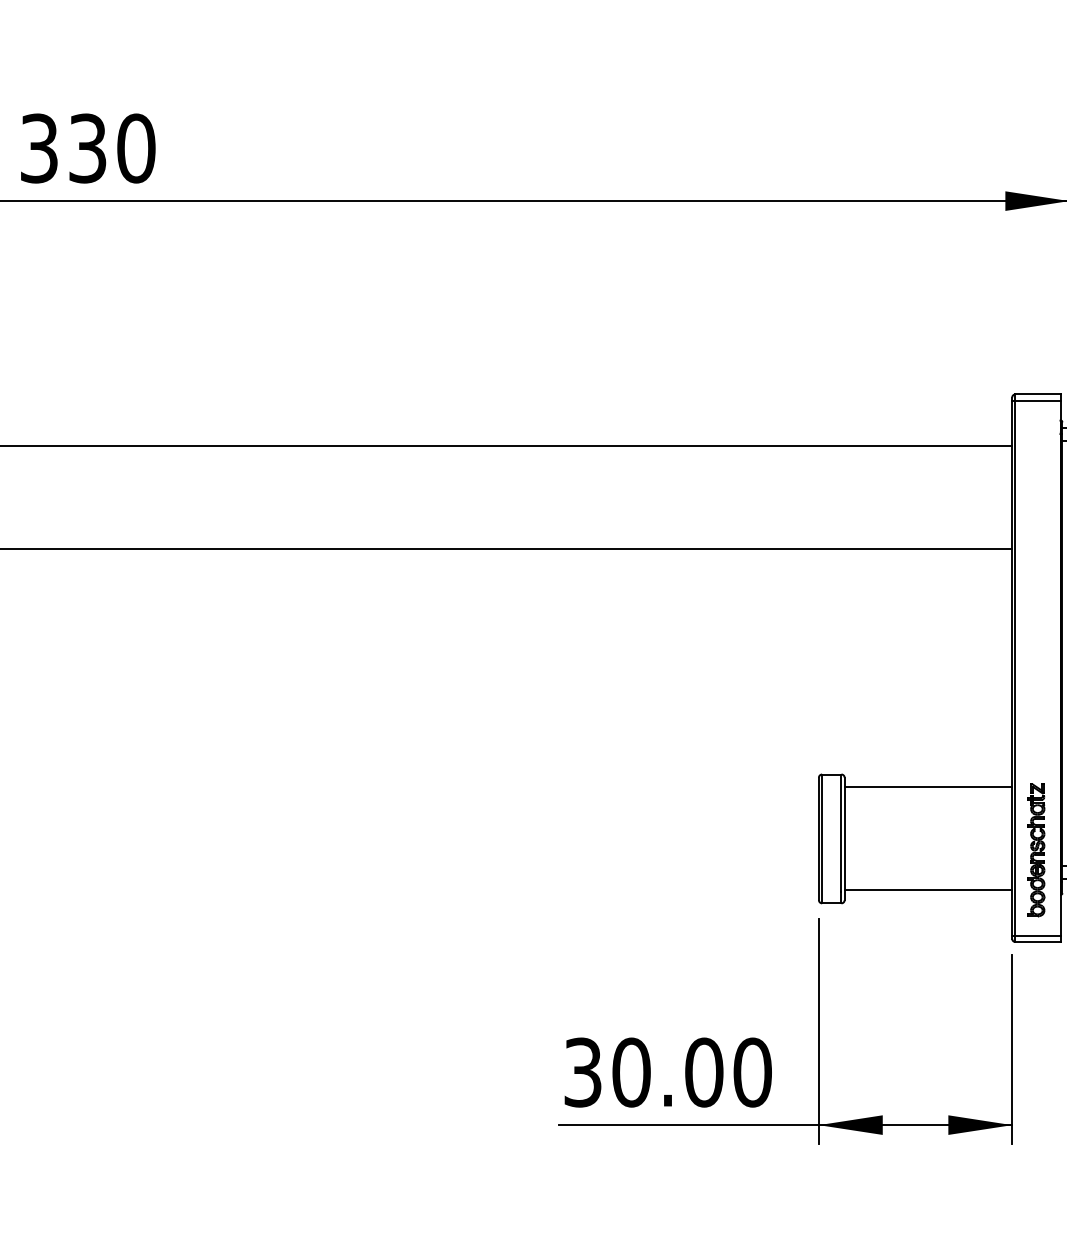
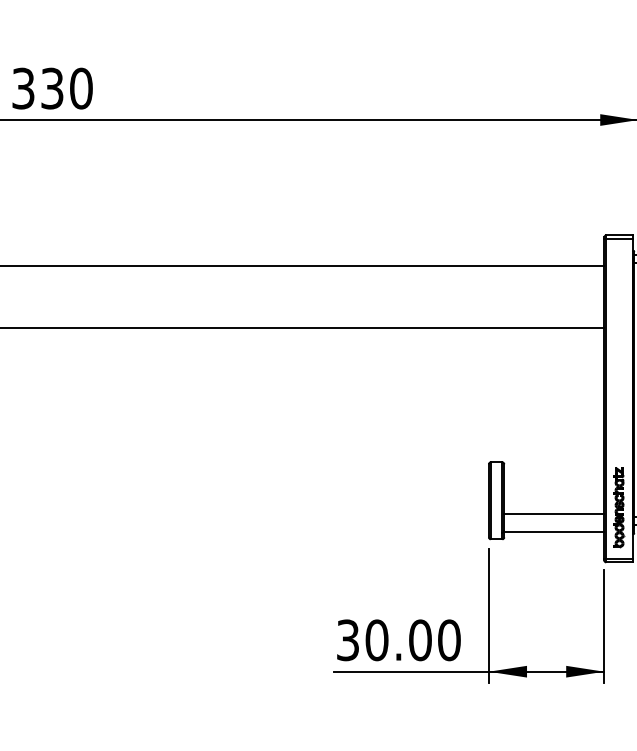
line: (928, 788) -> (554, 514), moved

